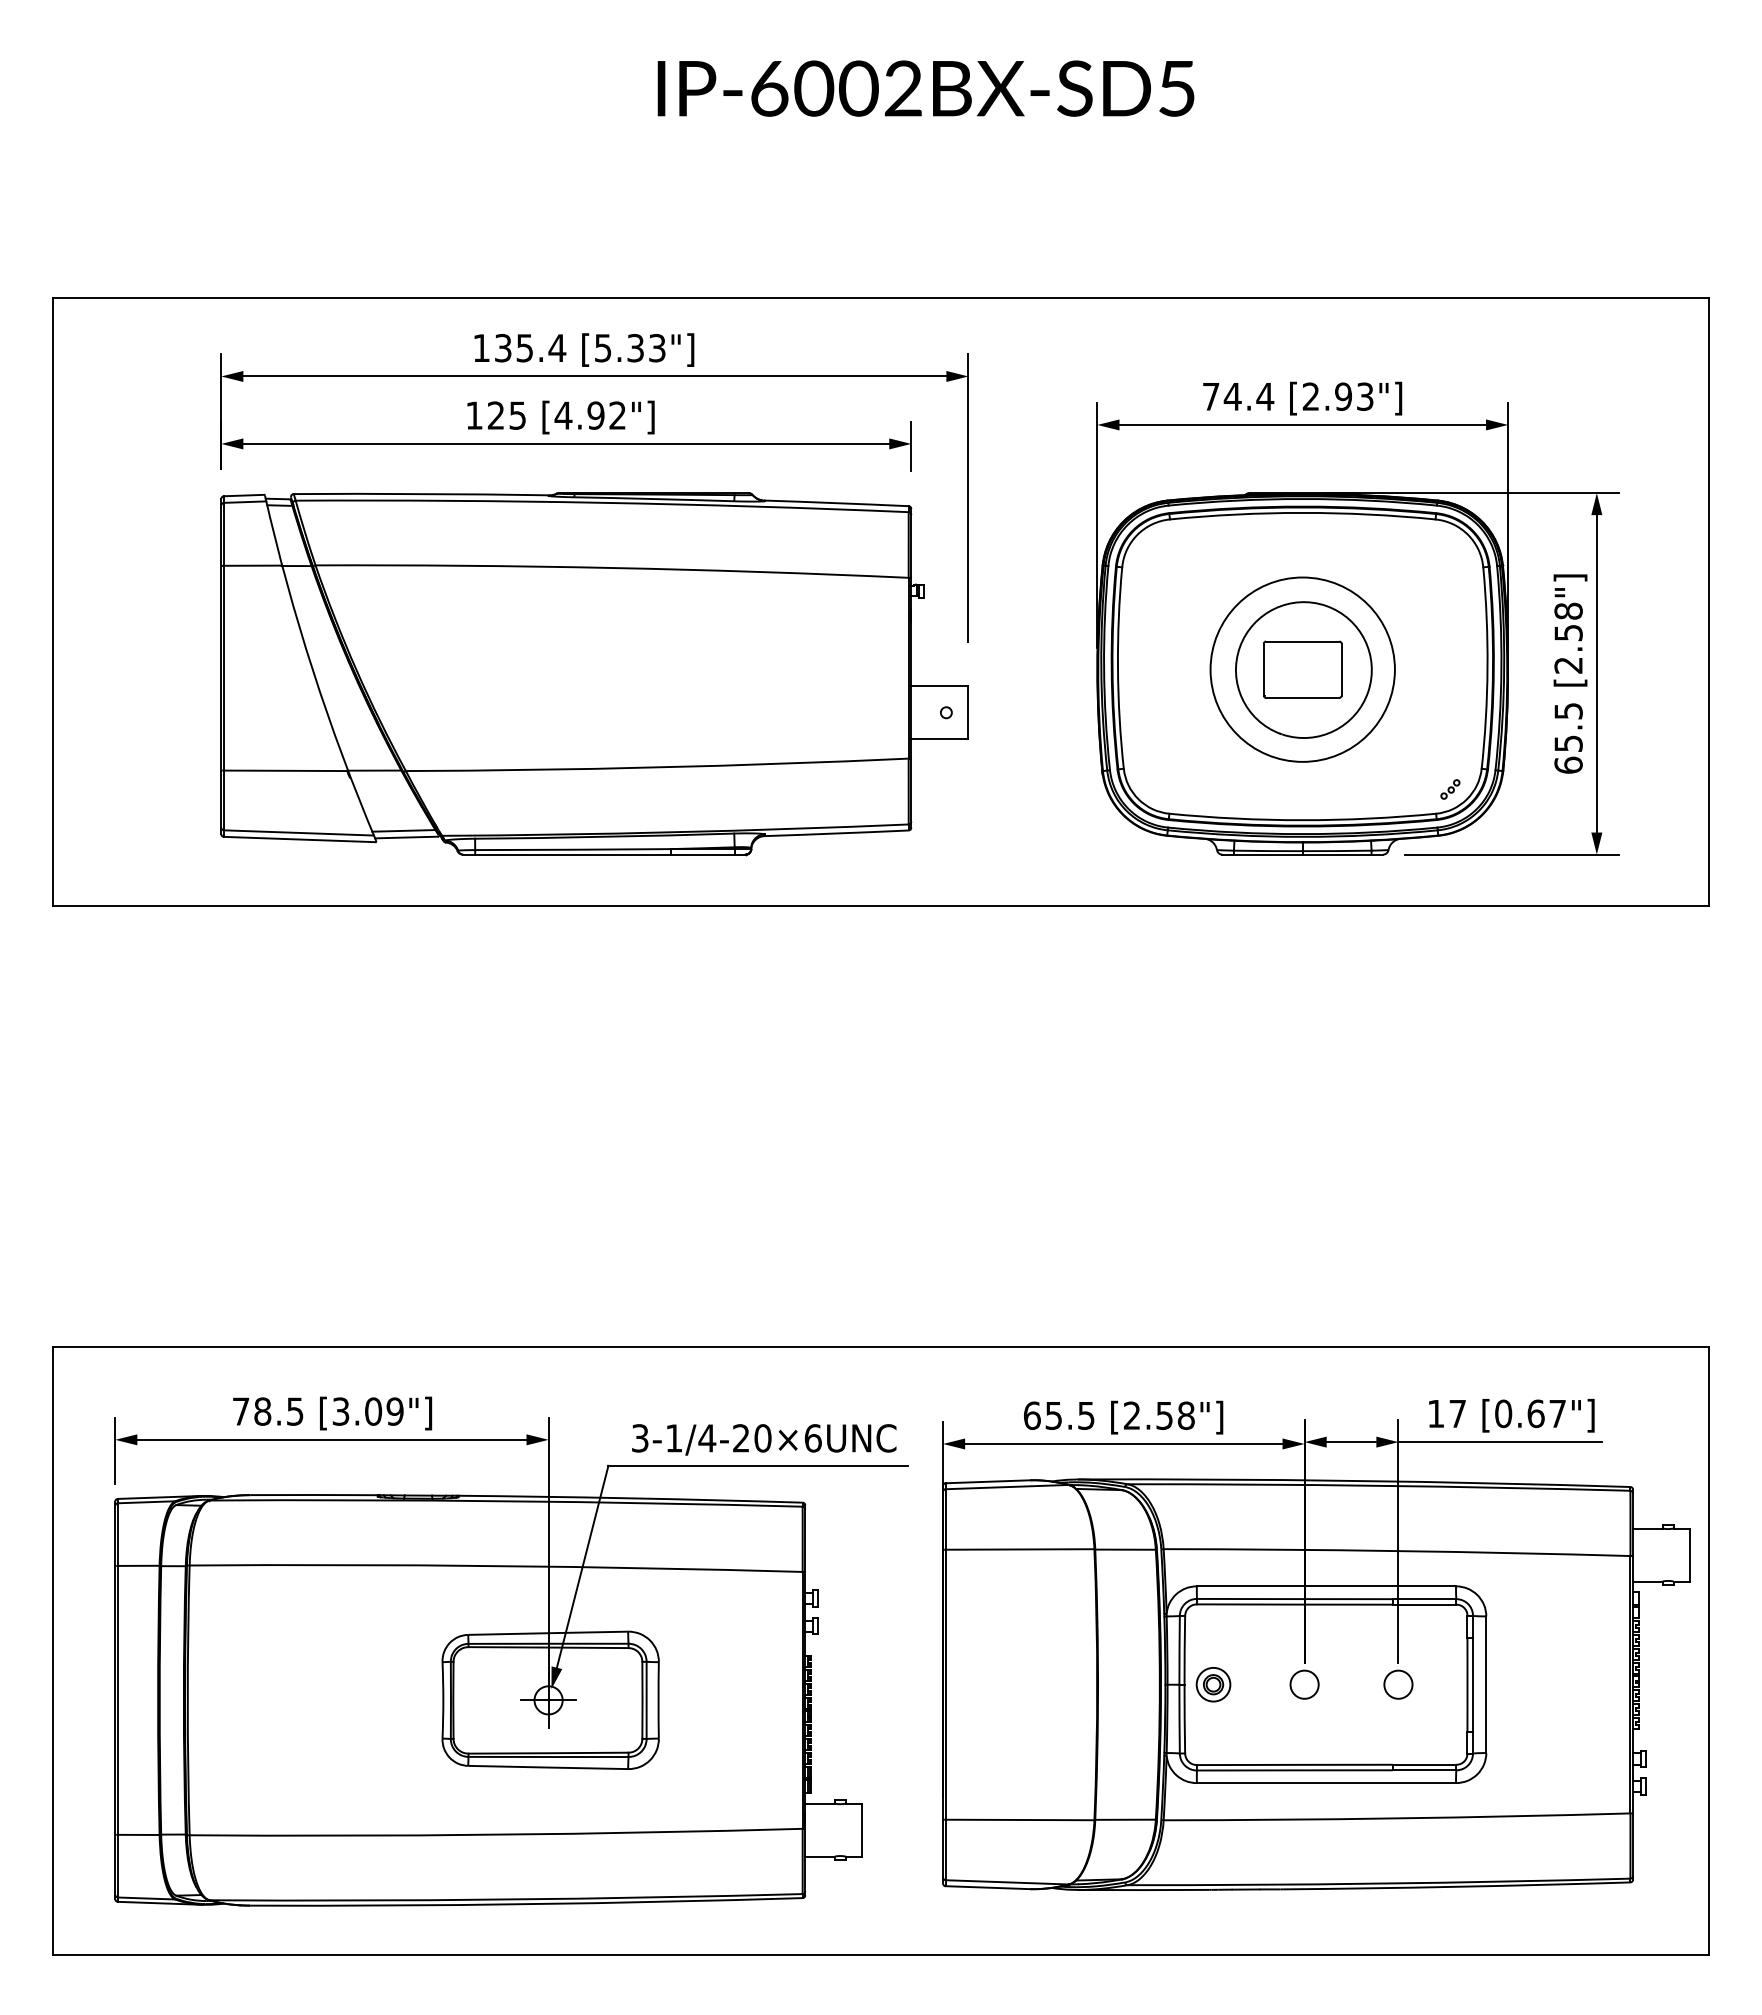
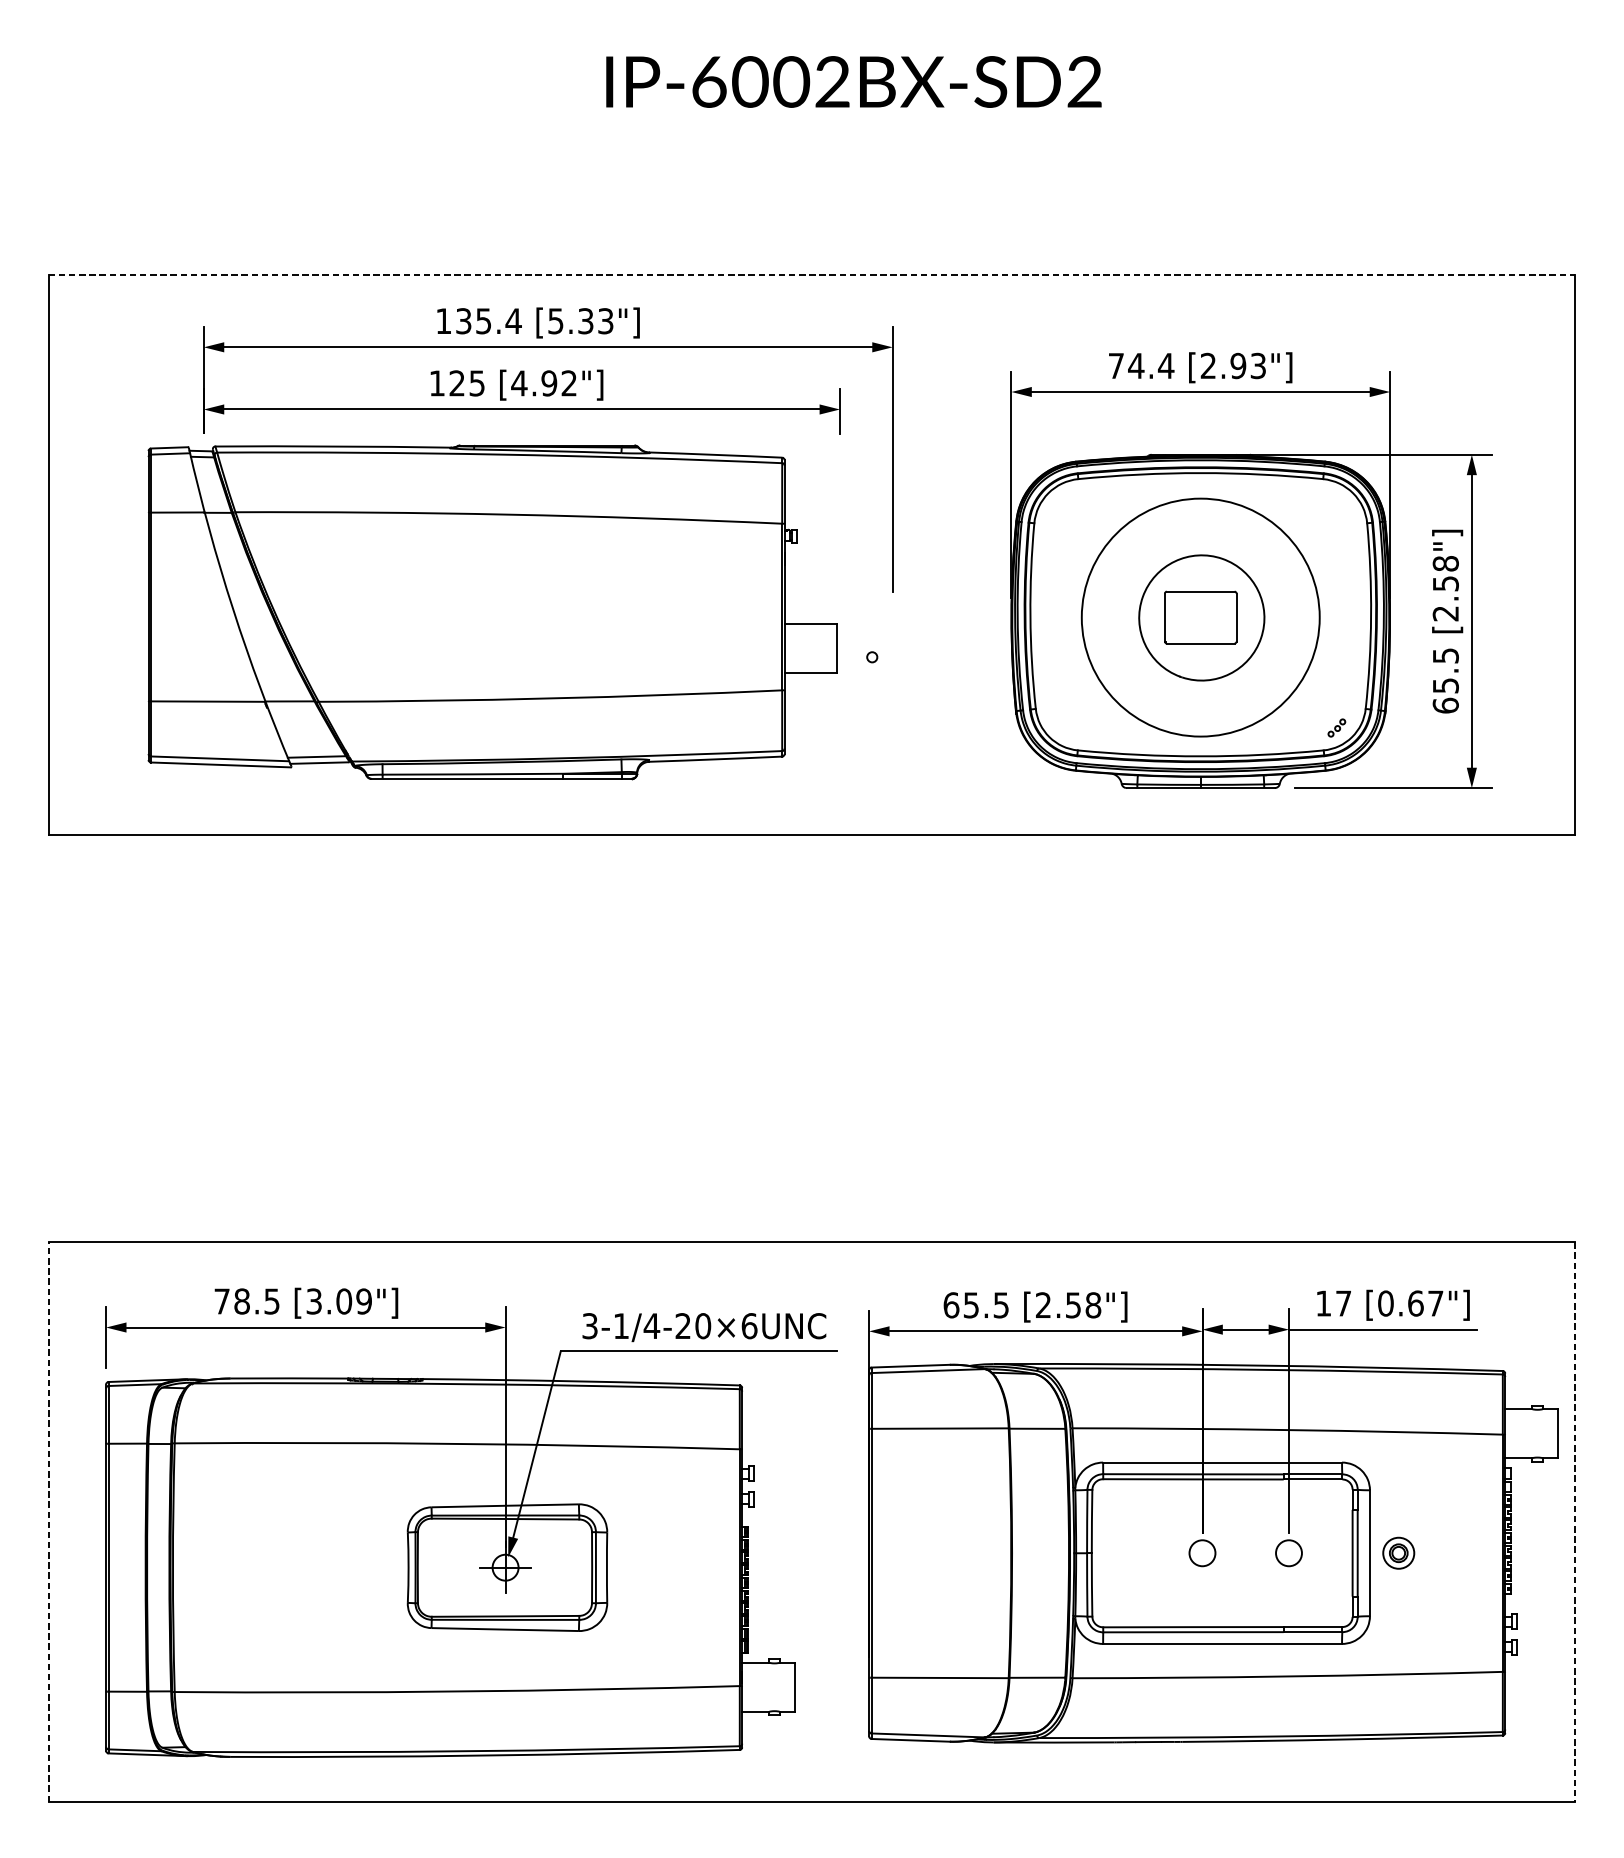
text: (1176, 88) -> (1084, 81), IP-6002BX-SD5 -> IP-6002BX-SD2
line: (881, 298) -> (812, 275), solid -> dashed
circle: (1302, 669) -> (1200, 617), size x1.4
part: (594, 674) -> (492, 612), moved
line: (52, 1650) -> (48, 1521), solid -> dashed
line: (1709, 1650) -> (1575, 1521), solid -> dashed
part: (1213, 1684) -> (1398, 1553), moved

